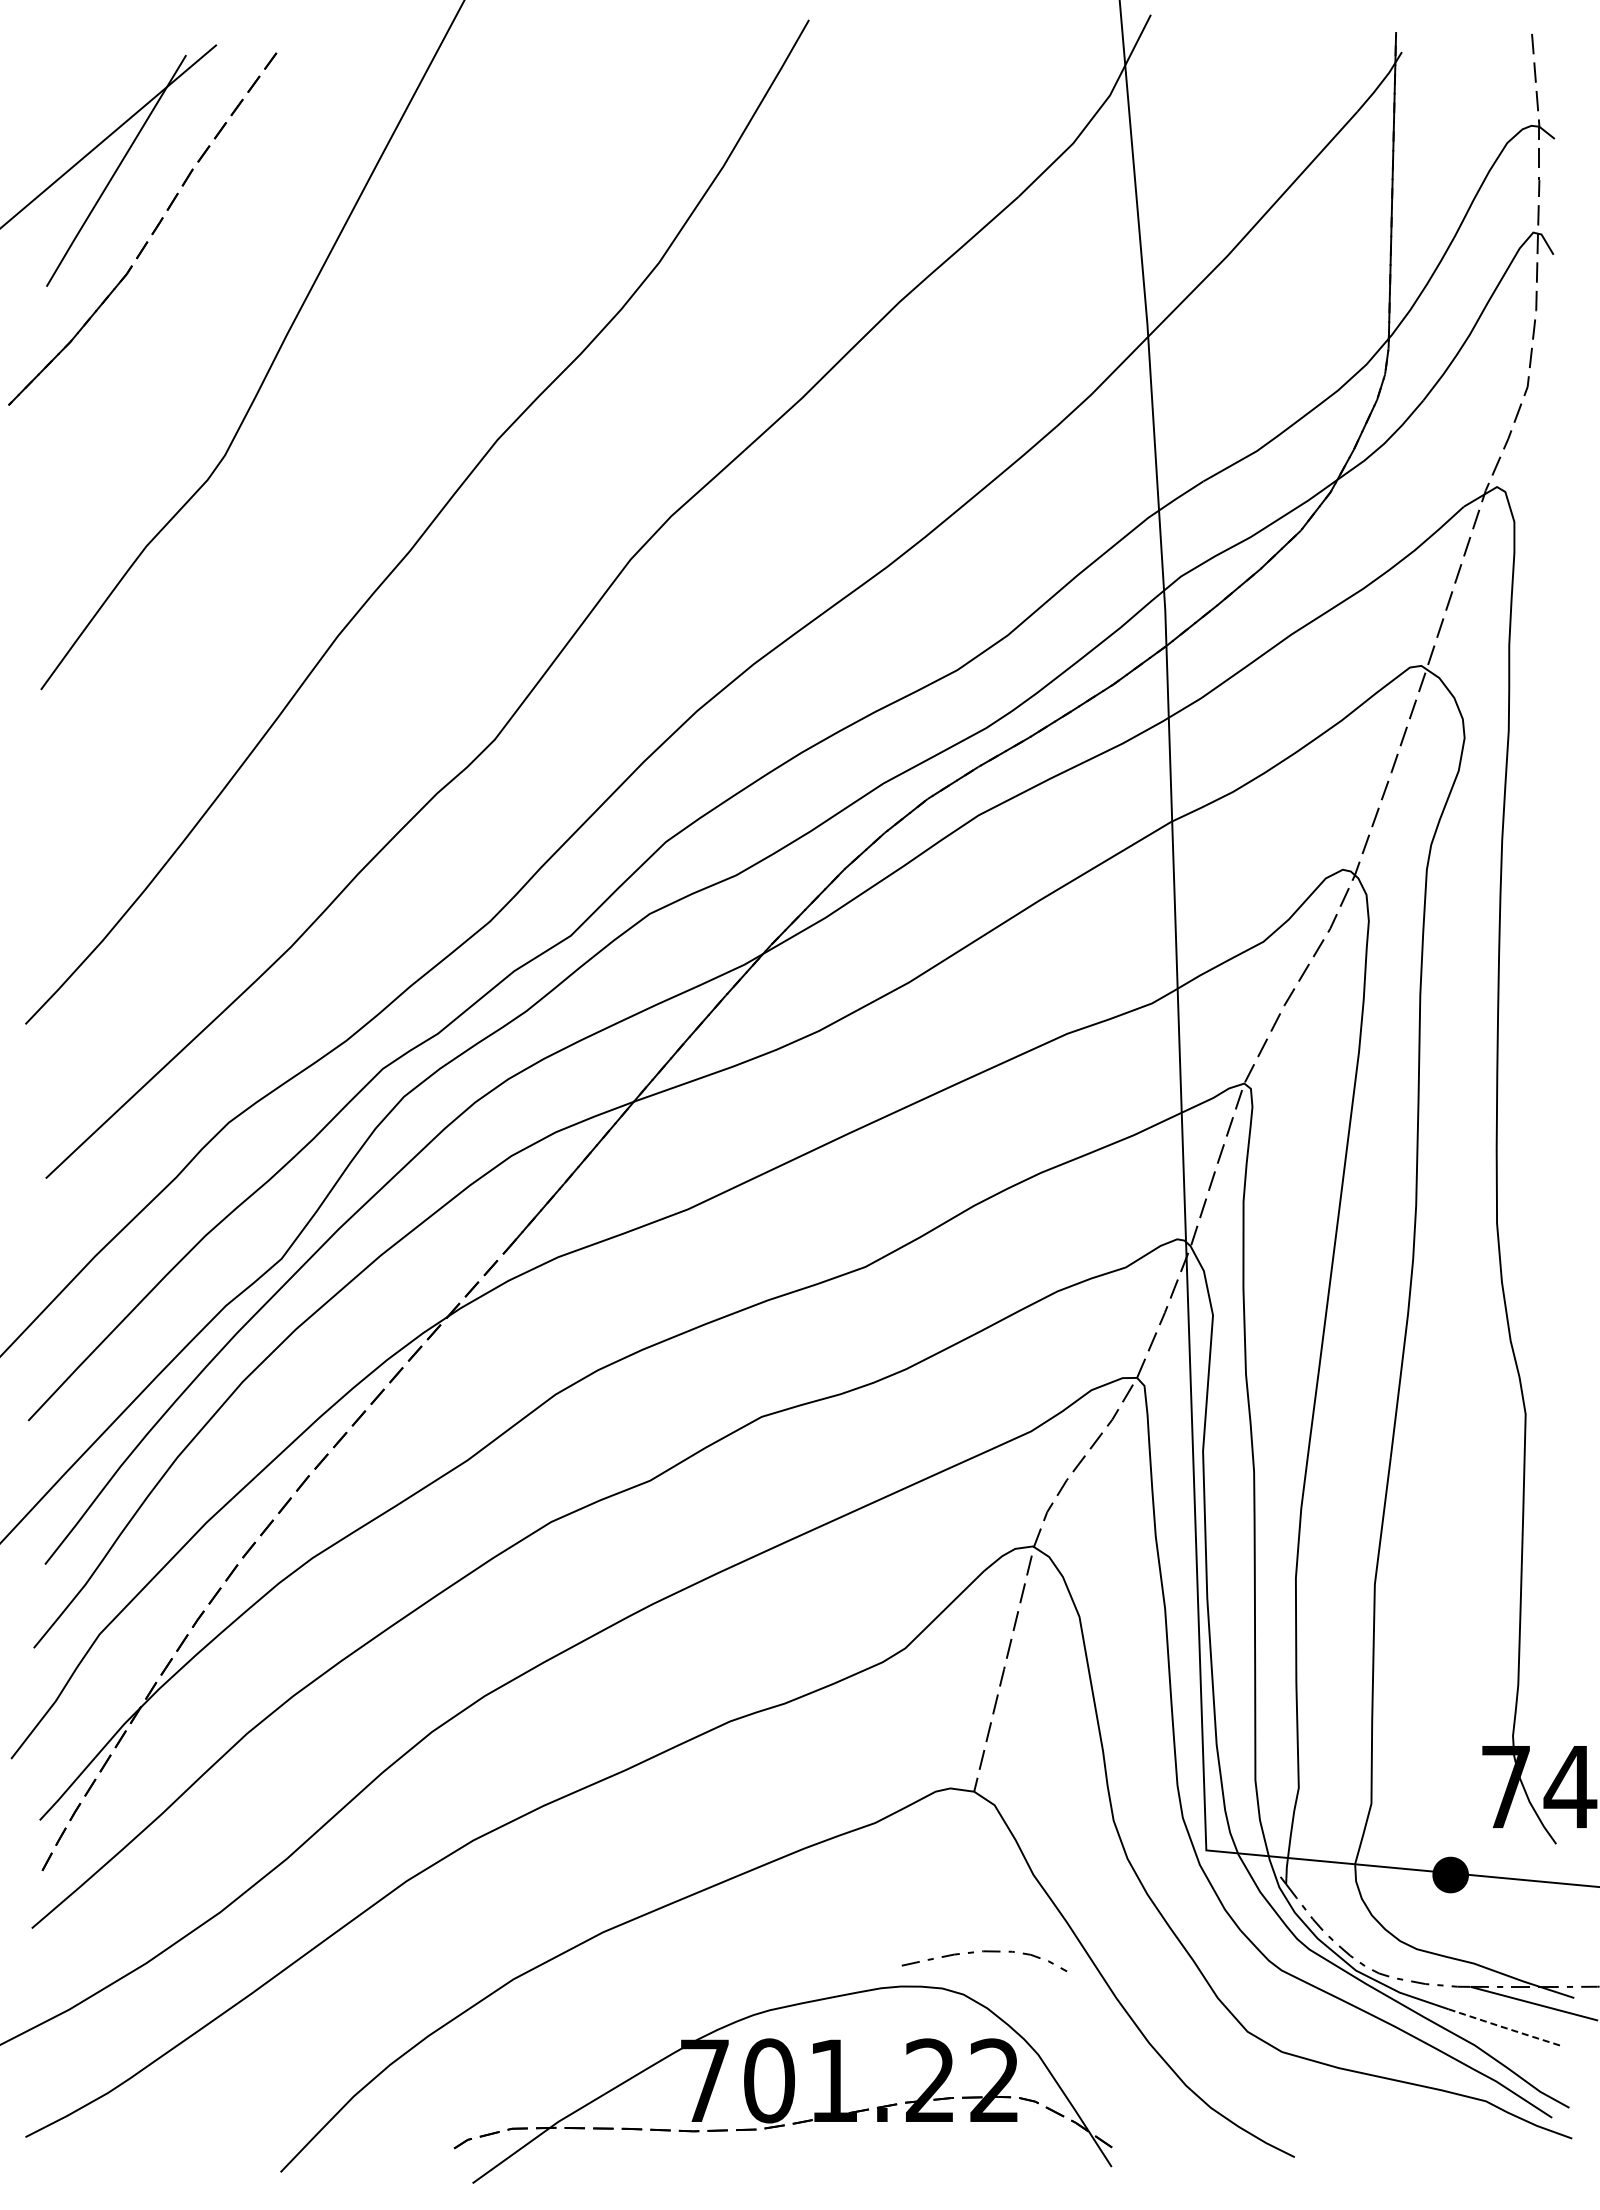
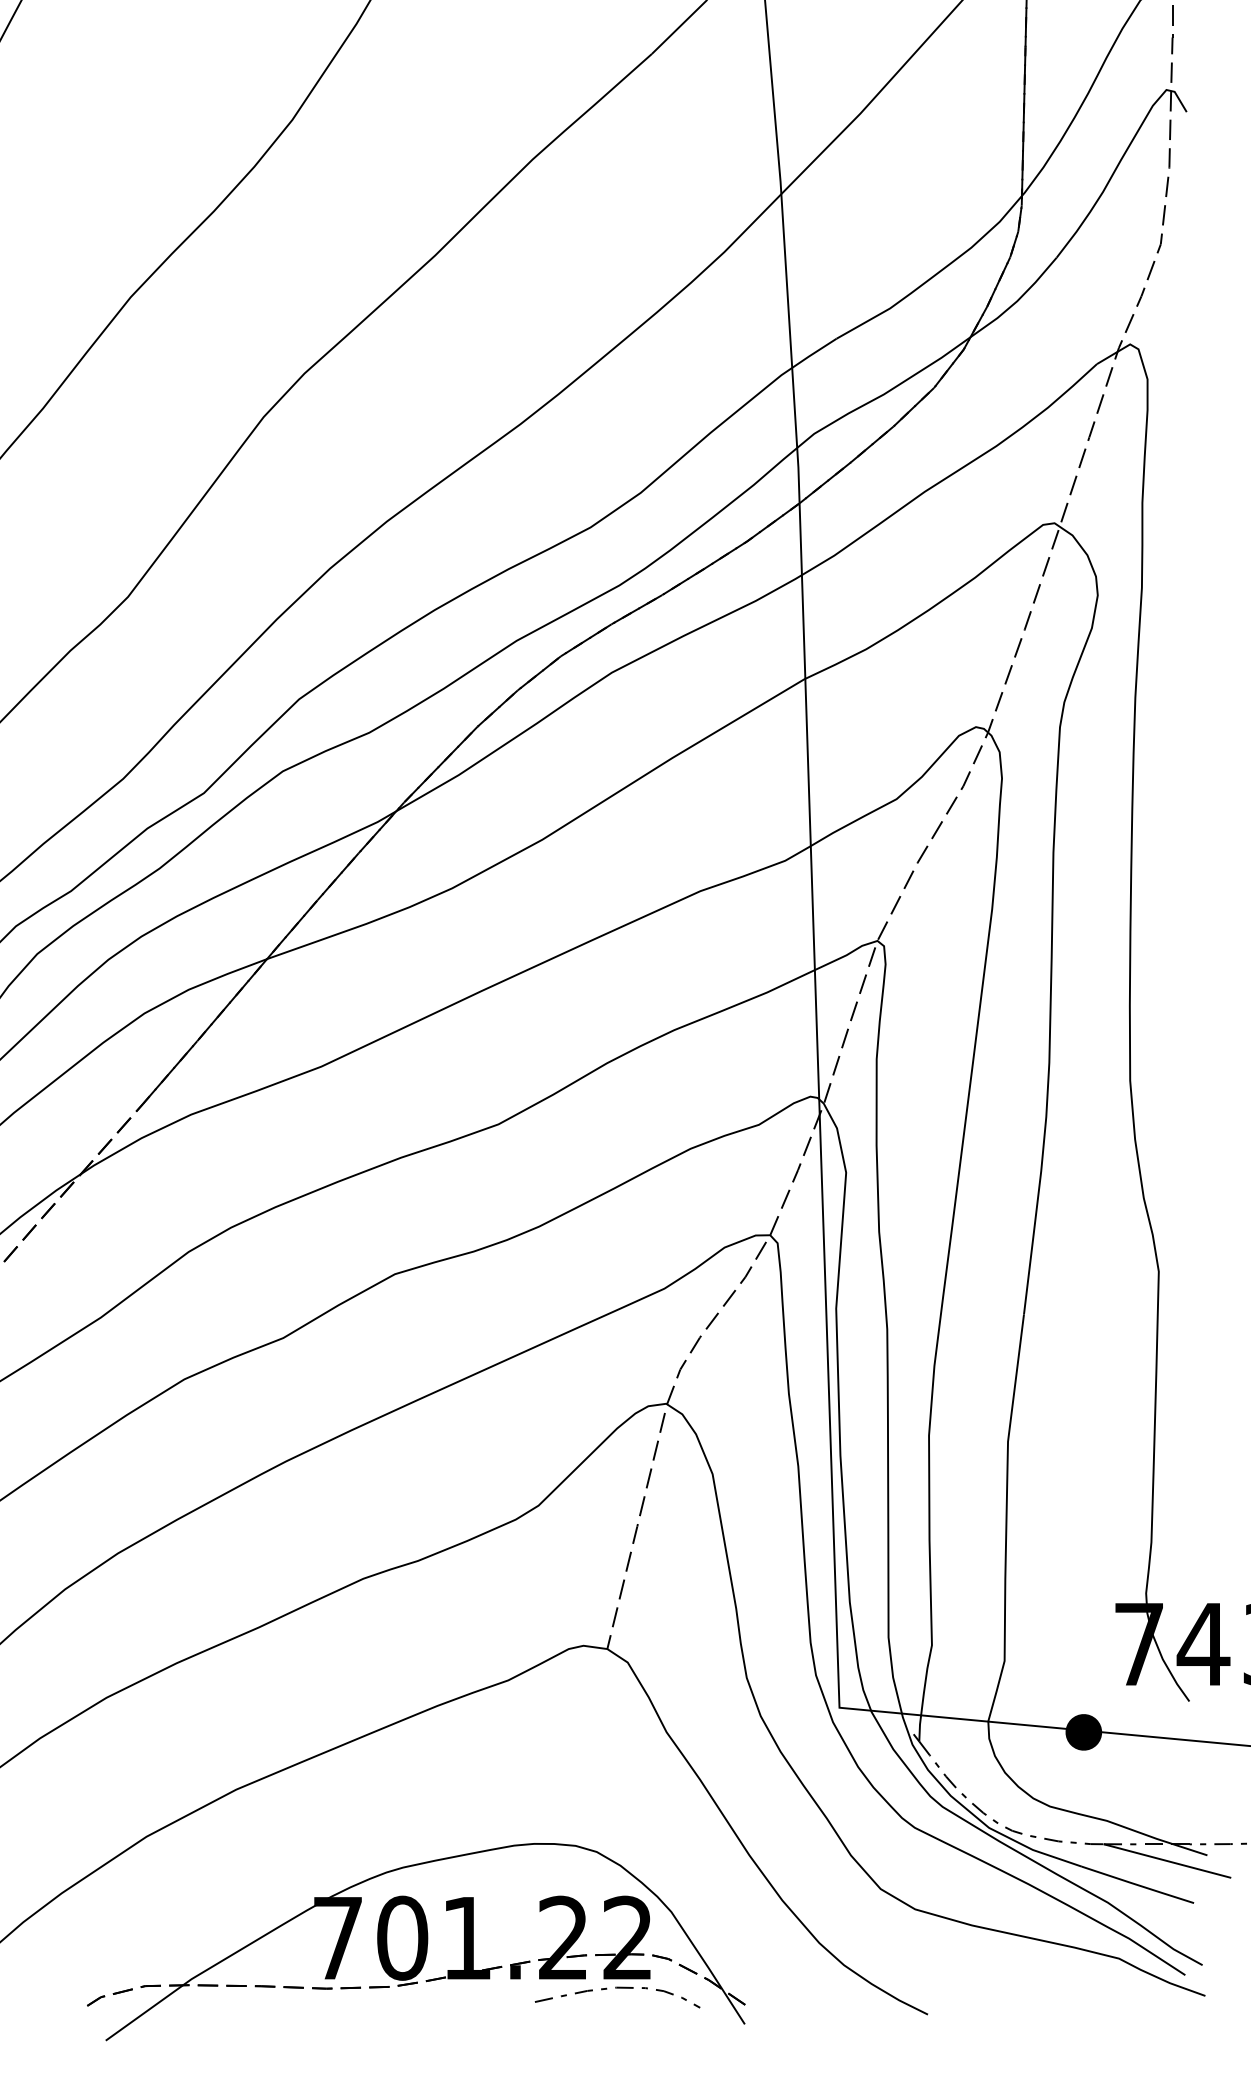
curve: (984, 1952) -> (617, 1988), moved
line: (1505, 2027) -> (1138, 1884), dashed -> solid

